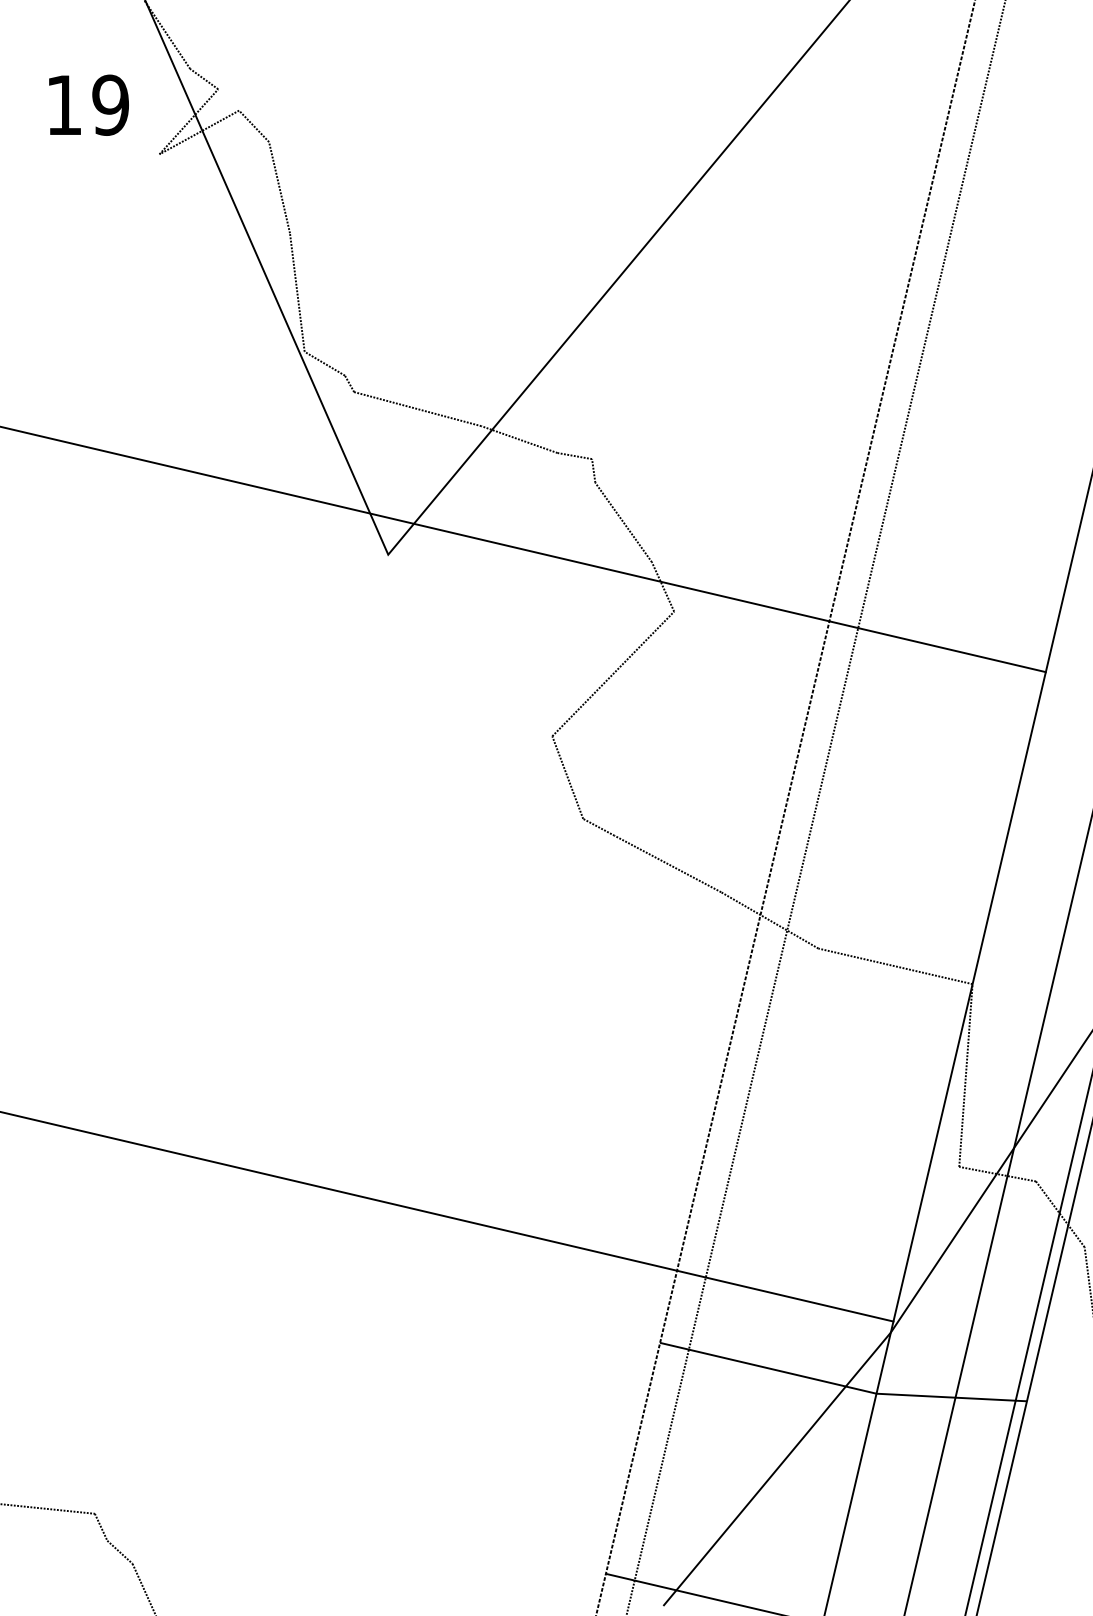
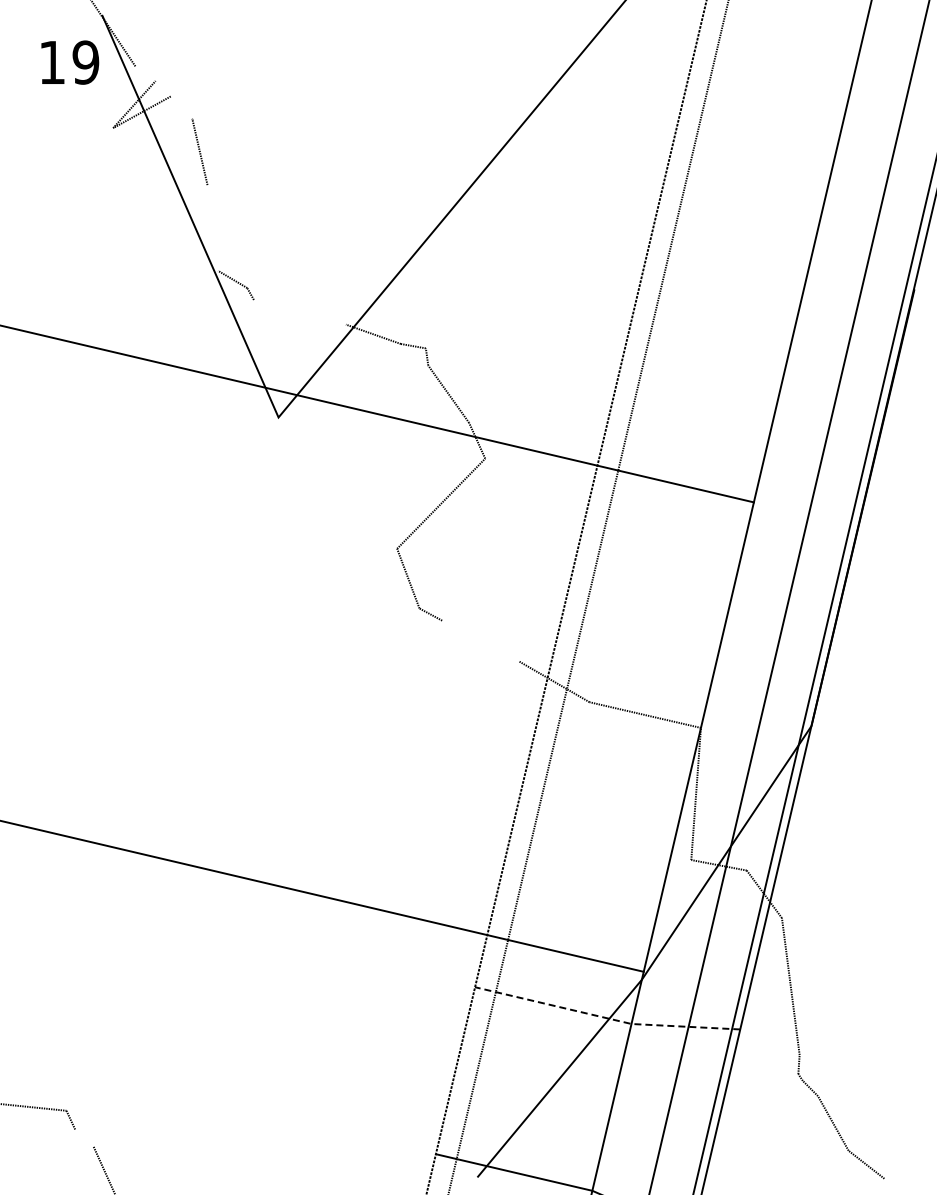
line: (204, 78) -> (145, 73), removed
text: (89, 105) -> (70, 62), moved
line: (253, 125) -> (181, 107), removed
line: (296, 291) -> (212, 227), removed
line: (417, 408) -> (299, 311), removed
line: (667, 863) -> (480, 640), removed
line: (841, 1386) -> (606, 1018), solid -> dashed
line: (119, 1552) -> (84, 1138), removed

